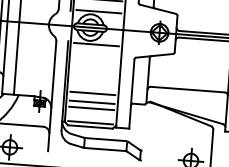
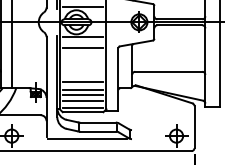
line: (94, 56) -> (82, 48), added
line: (90, 115) -> (82, 101), added
line: (92, 157) -> (87, 139), added

